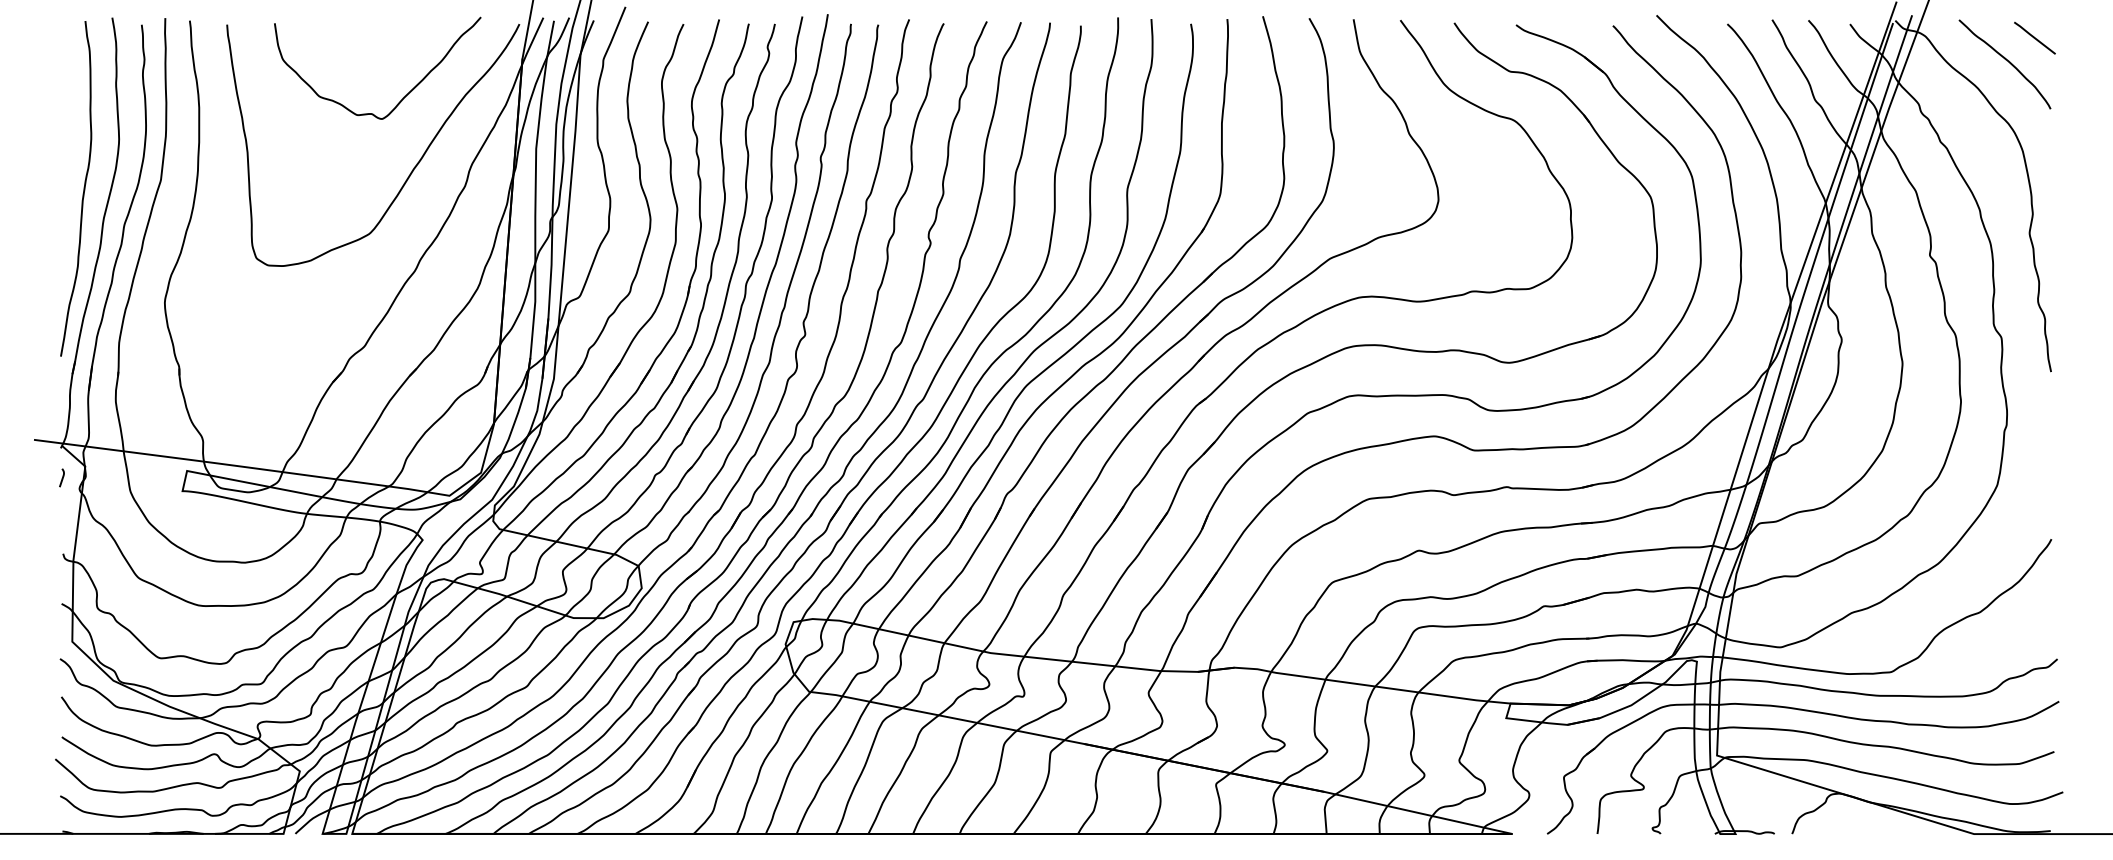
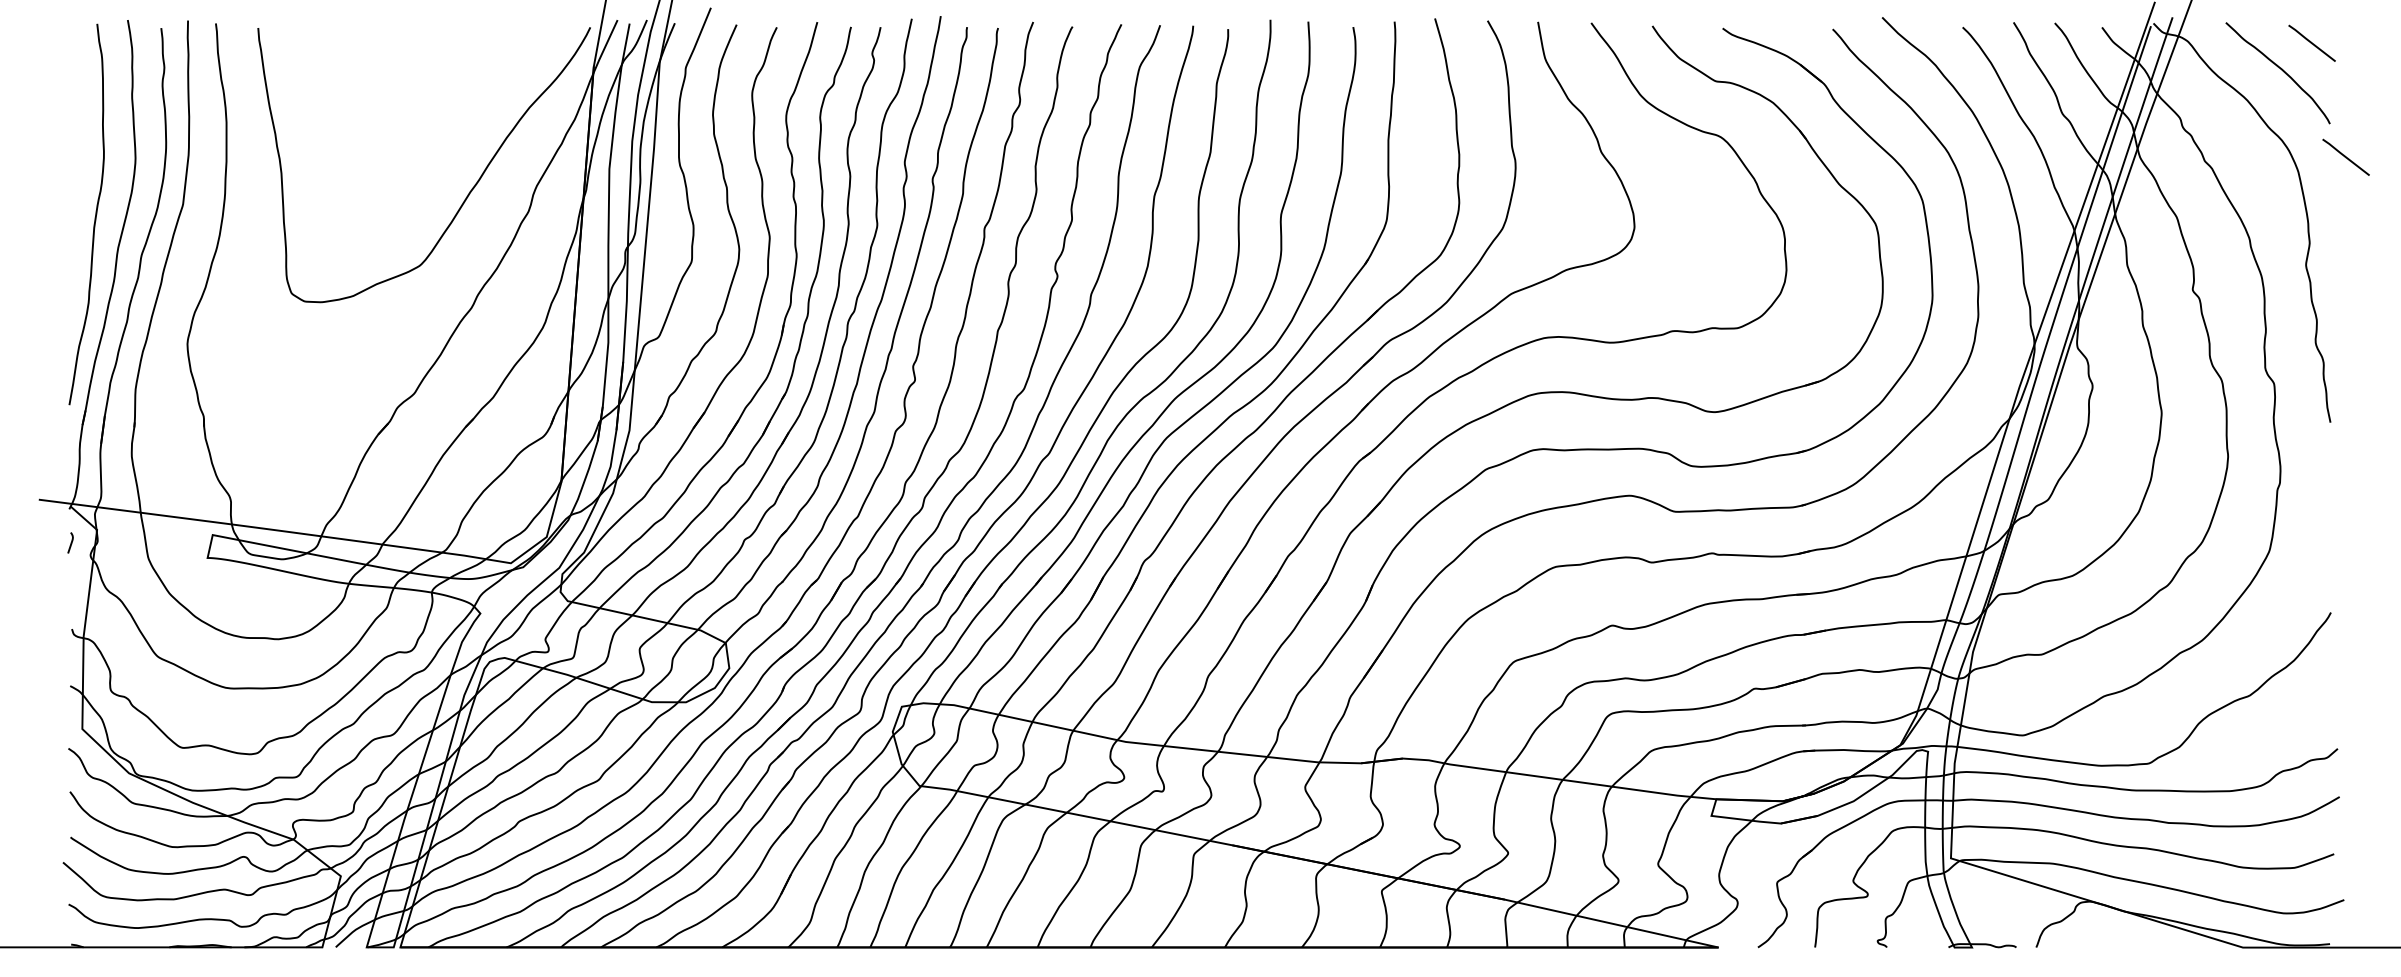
curve: (405, 95) -> (460, 108), removed
line: (2064, 137) -> (2345, 156), added

